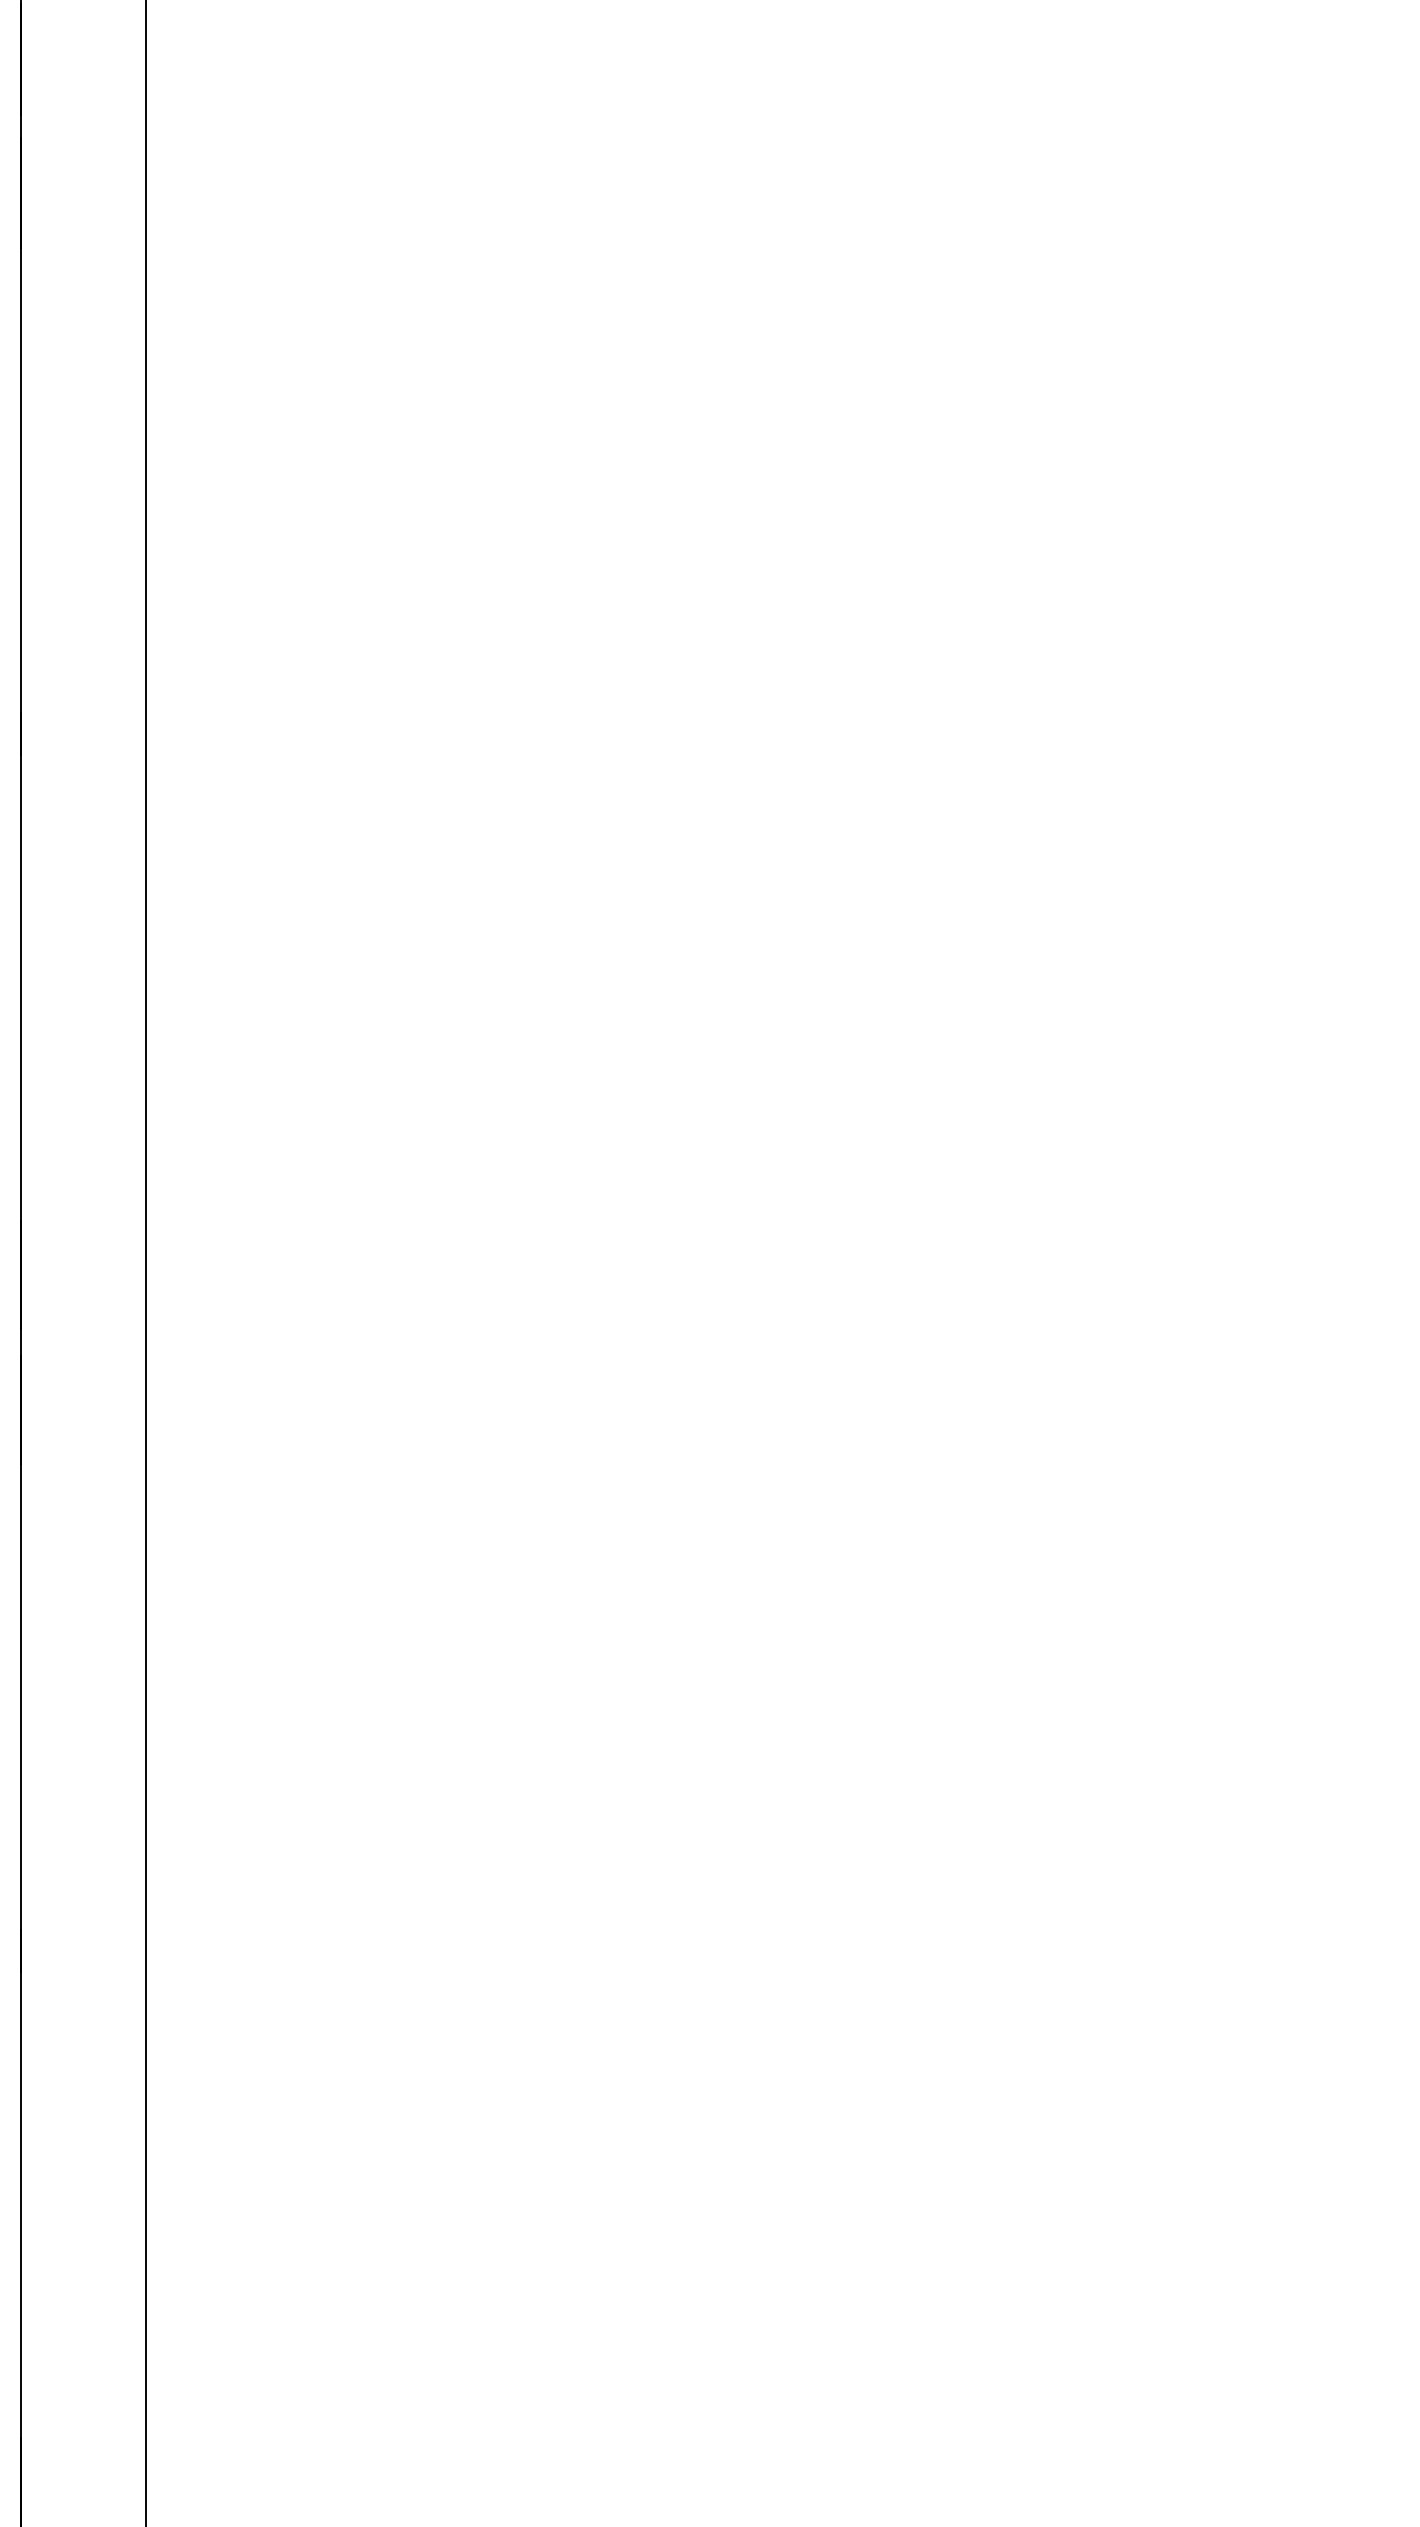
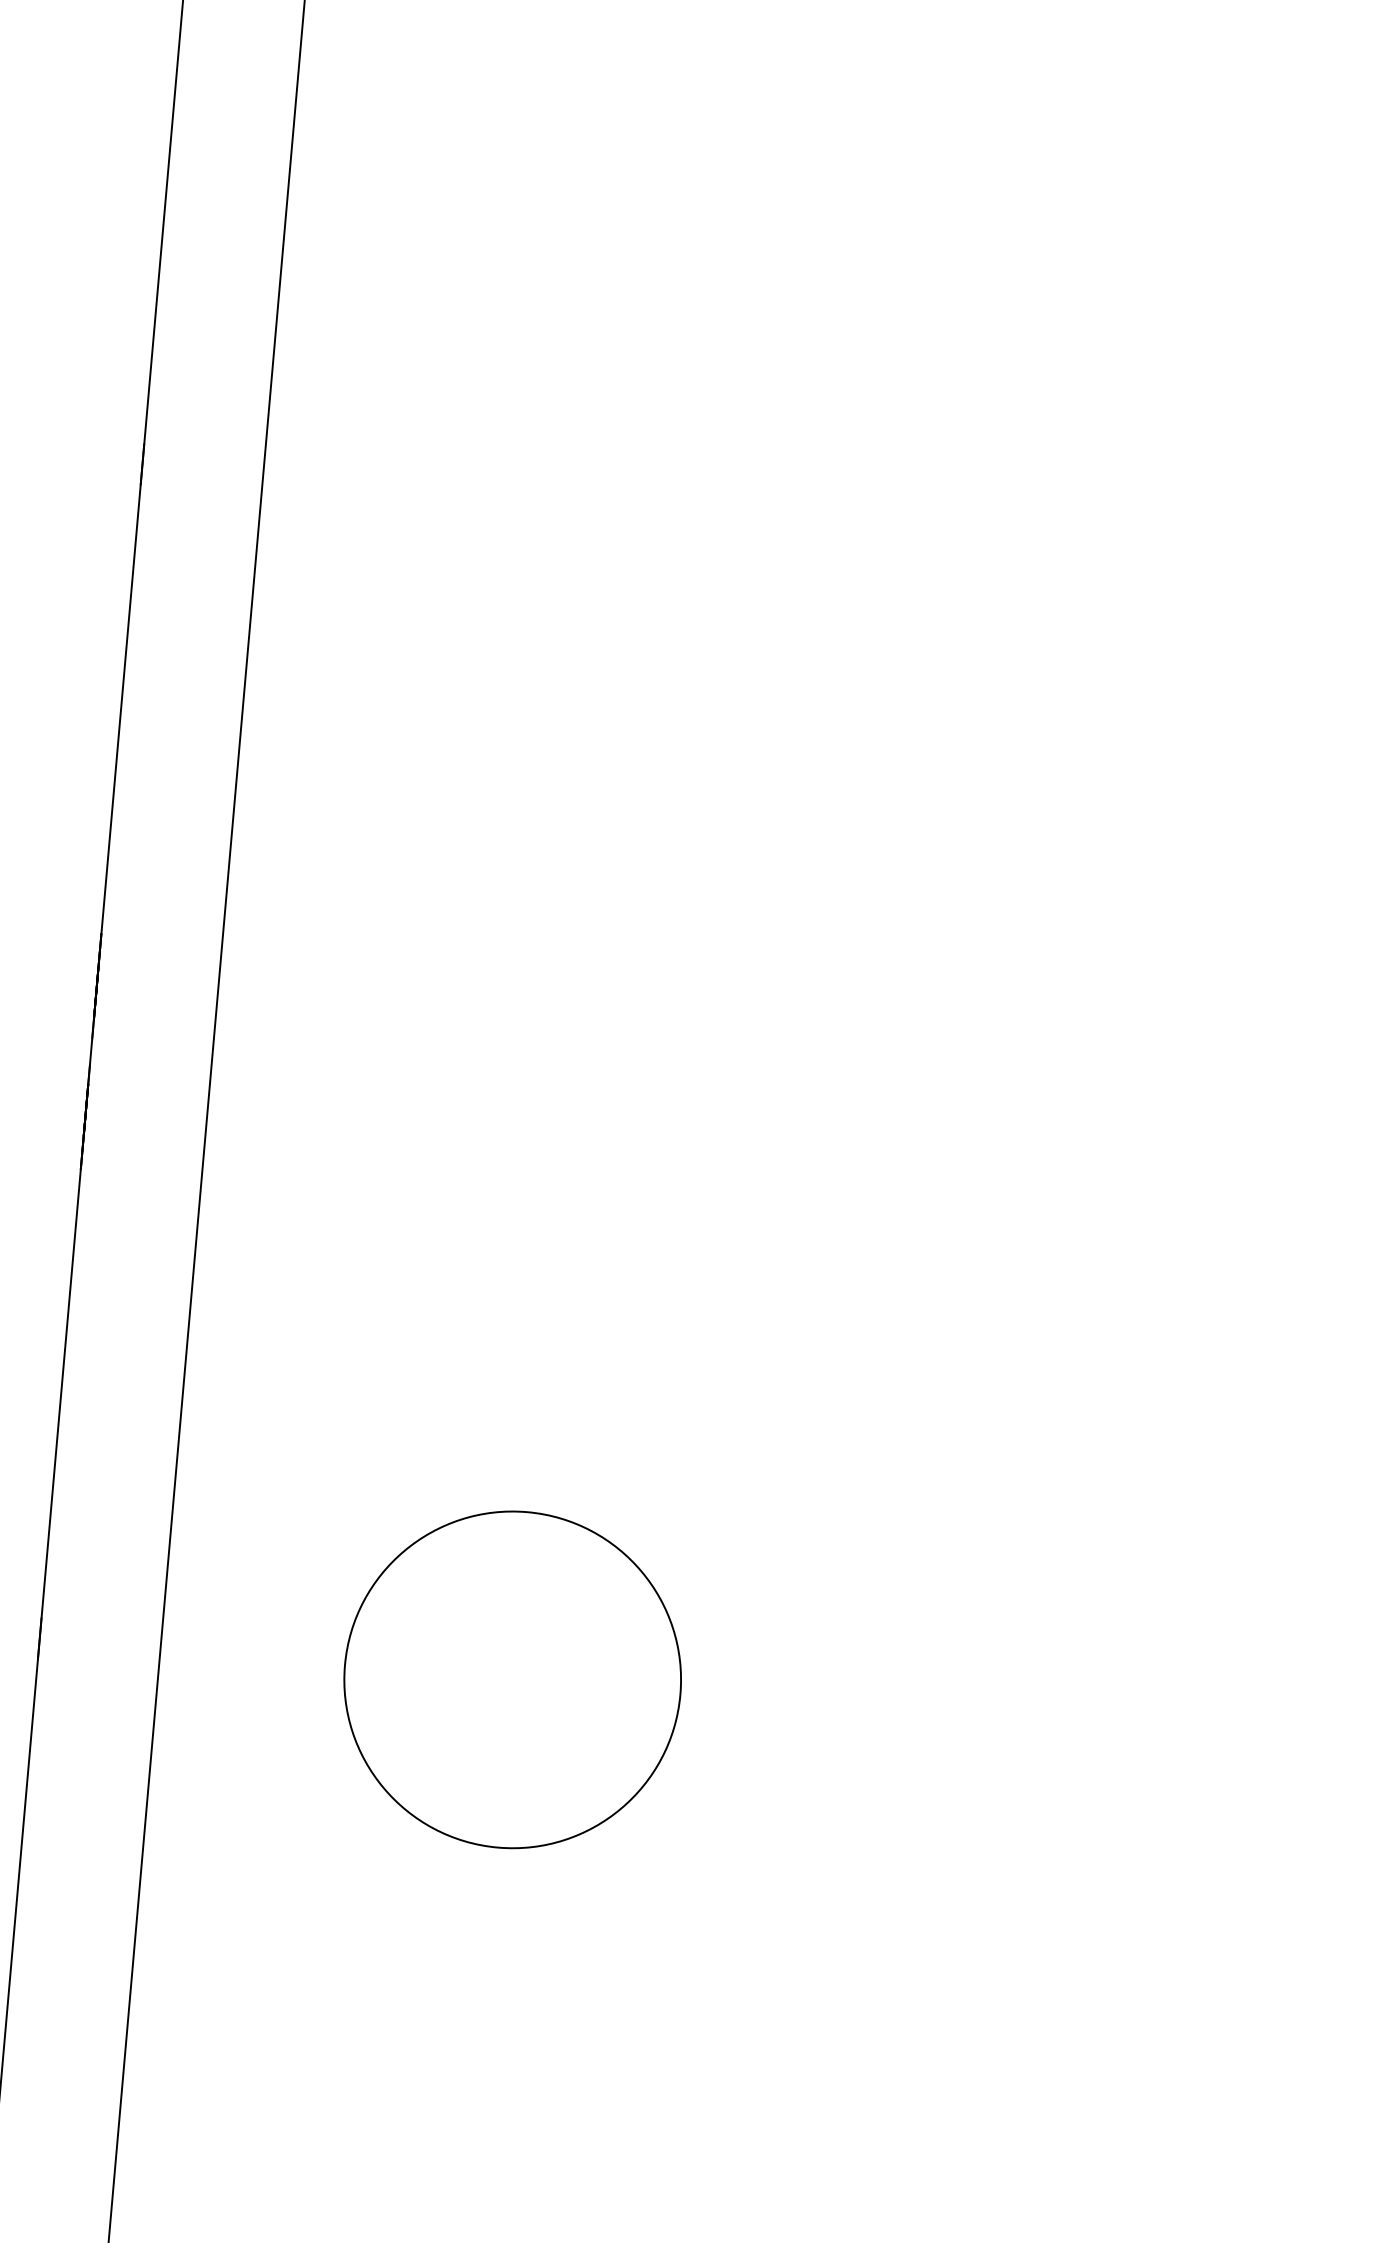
circle: (510, 1950) -> (512, 1679), added

